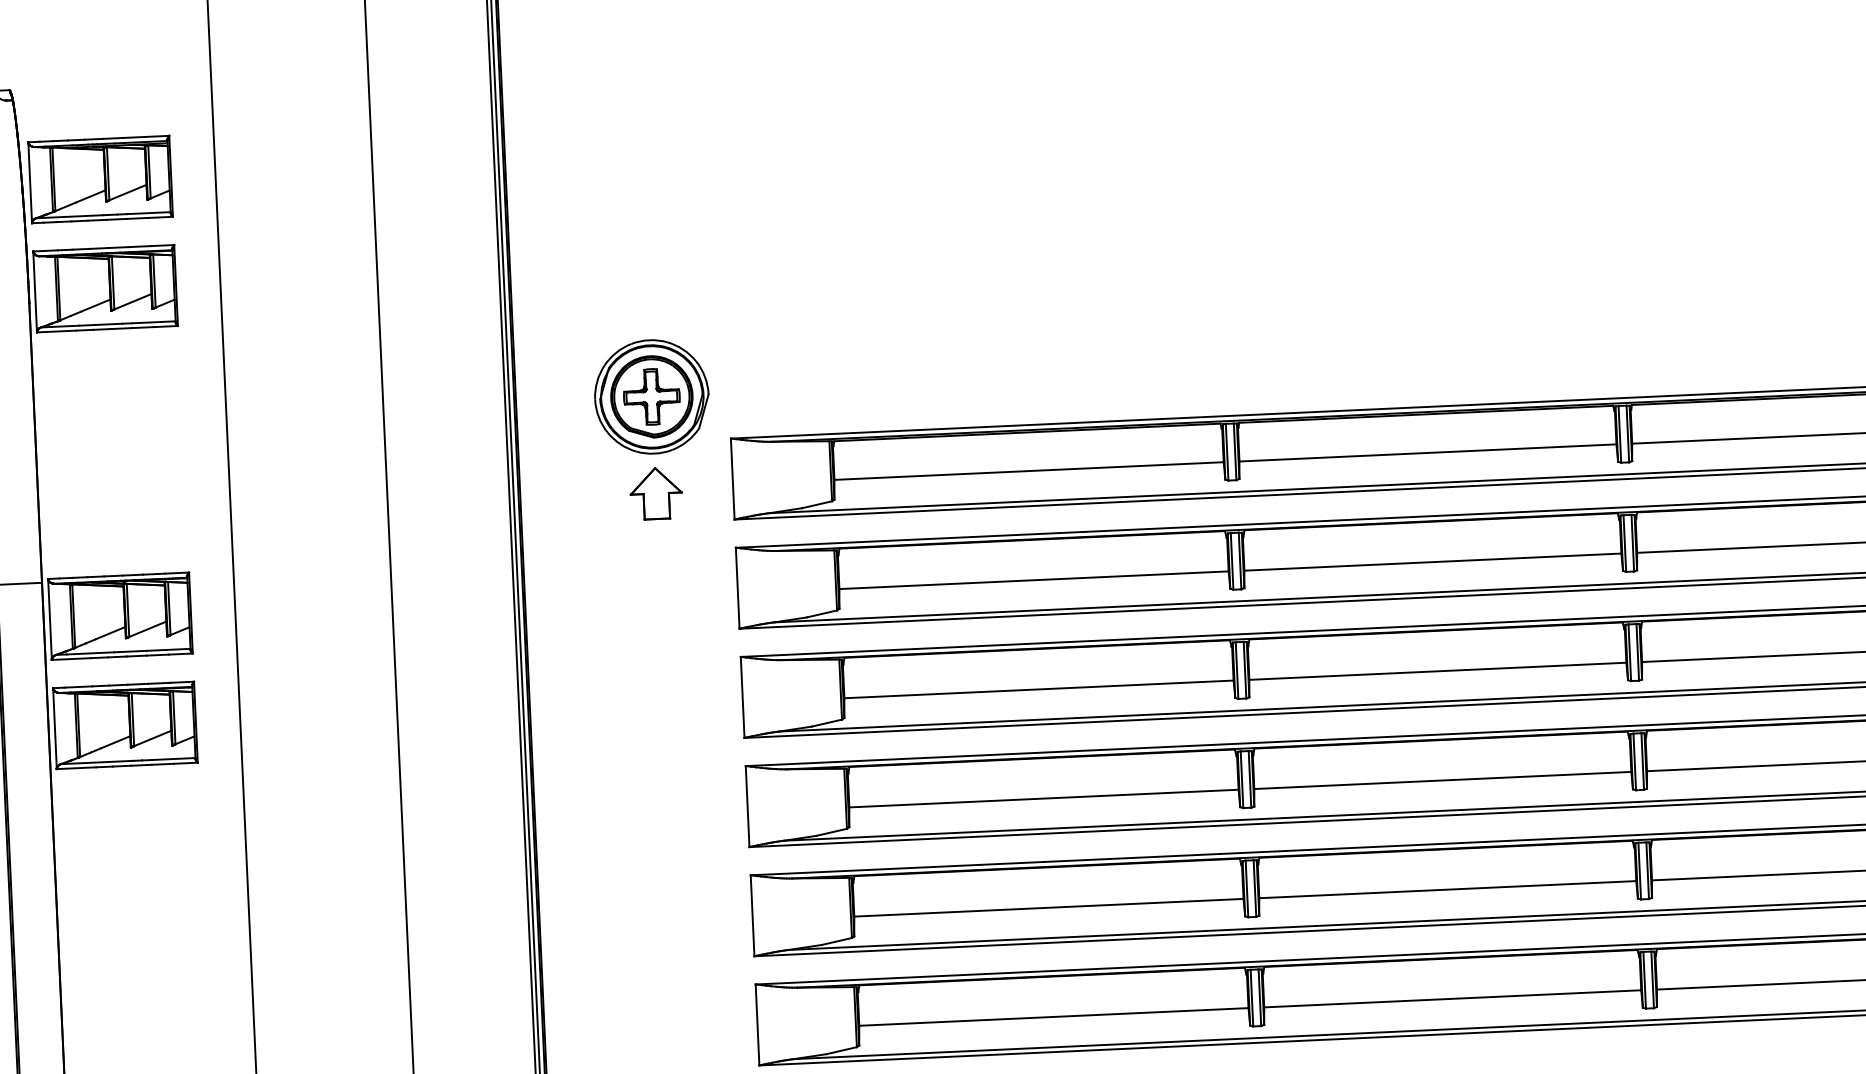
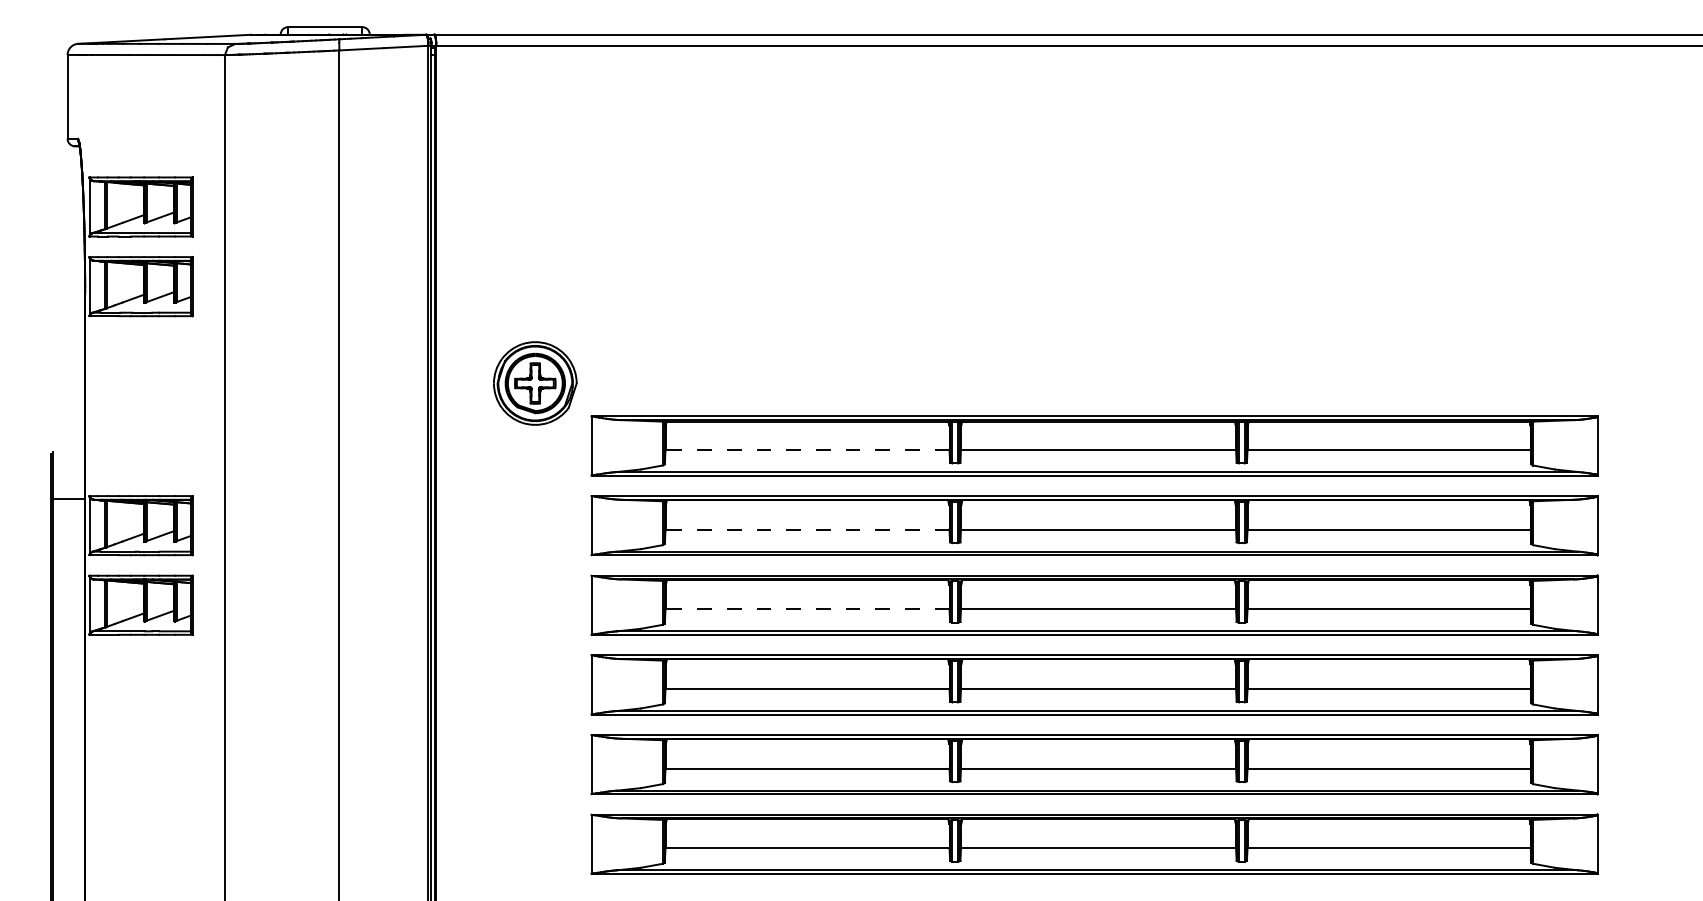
line: (1029, 470) -> (807, 449), solid -> dashed
part: (655, 492) -> (534, 453), removed
line: (1034, 580) -> (807, 529), solid -> dashed
line: (1038, 689) -> (807, 609), solid -> dashed

